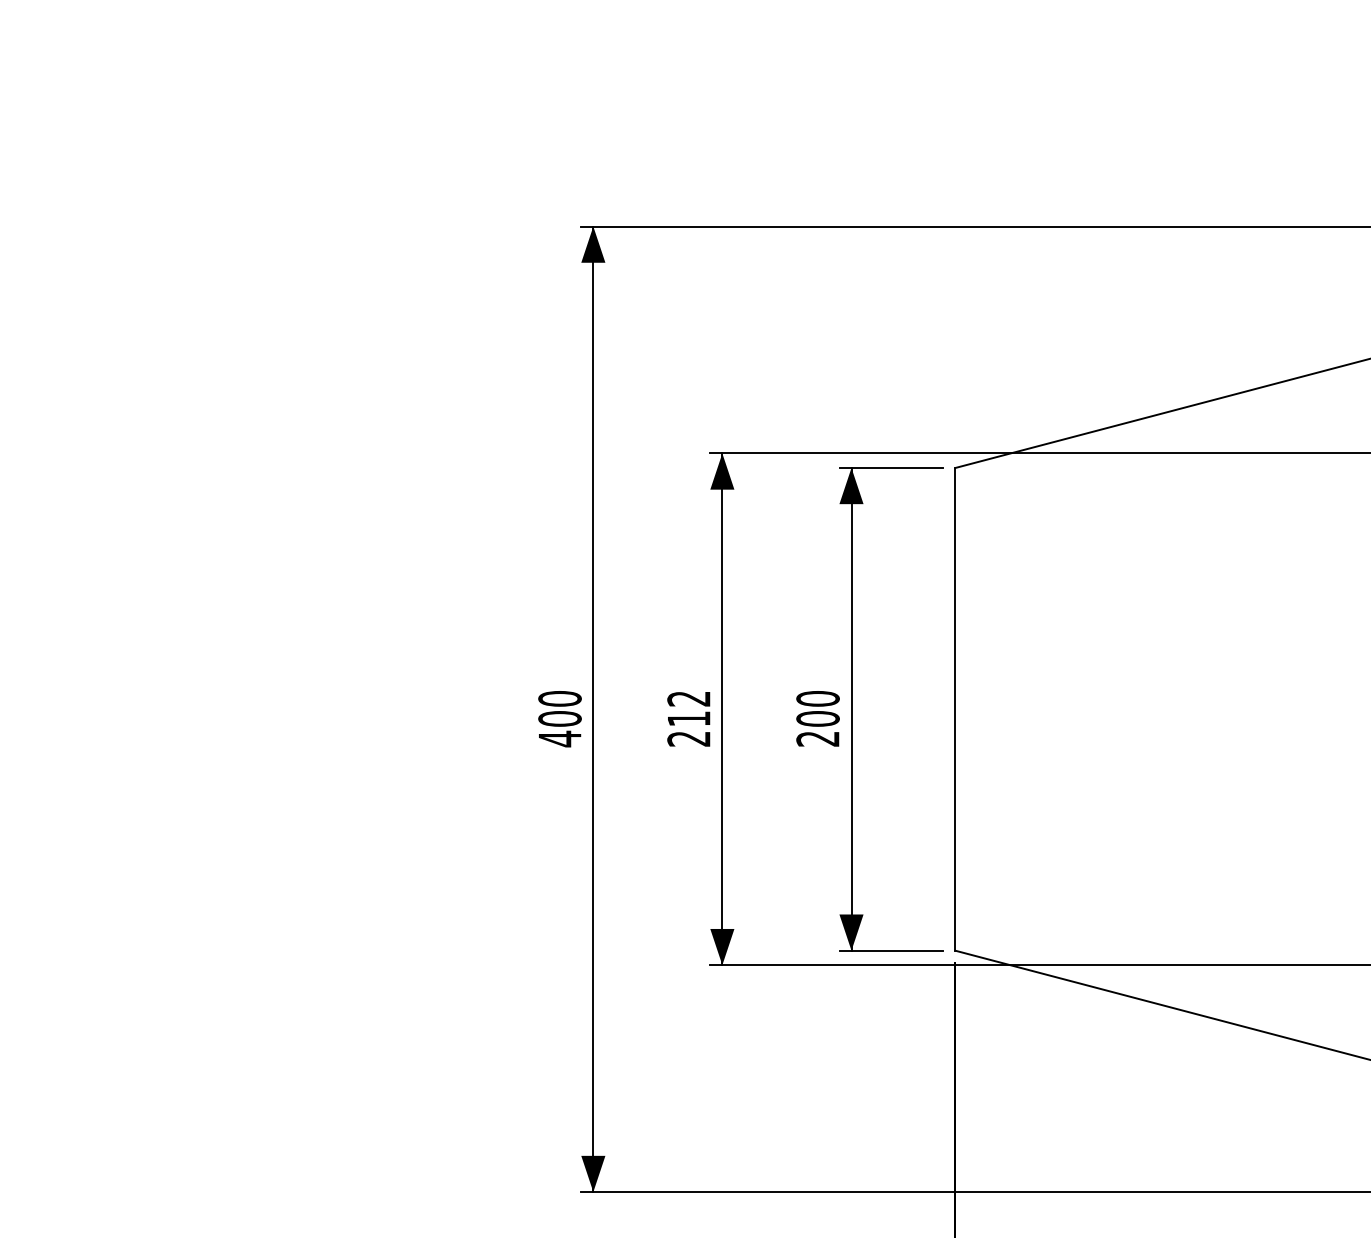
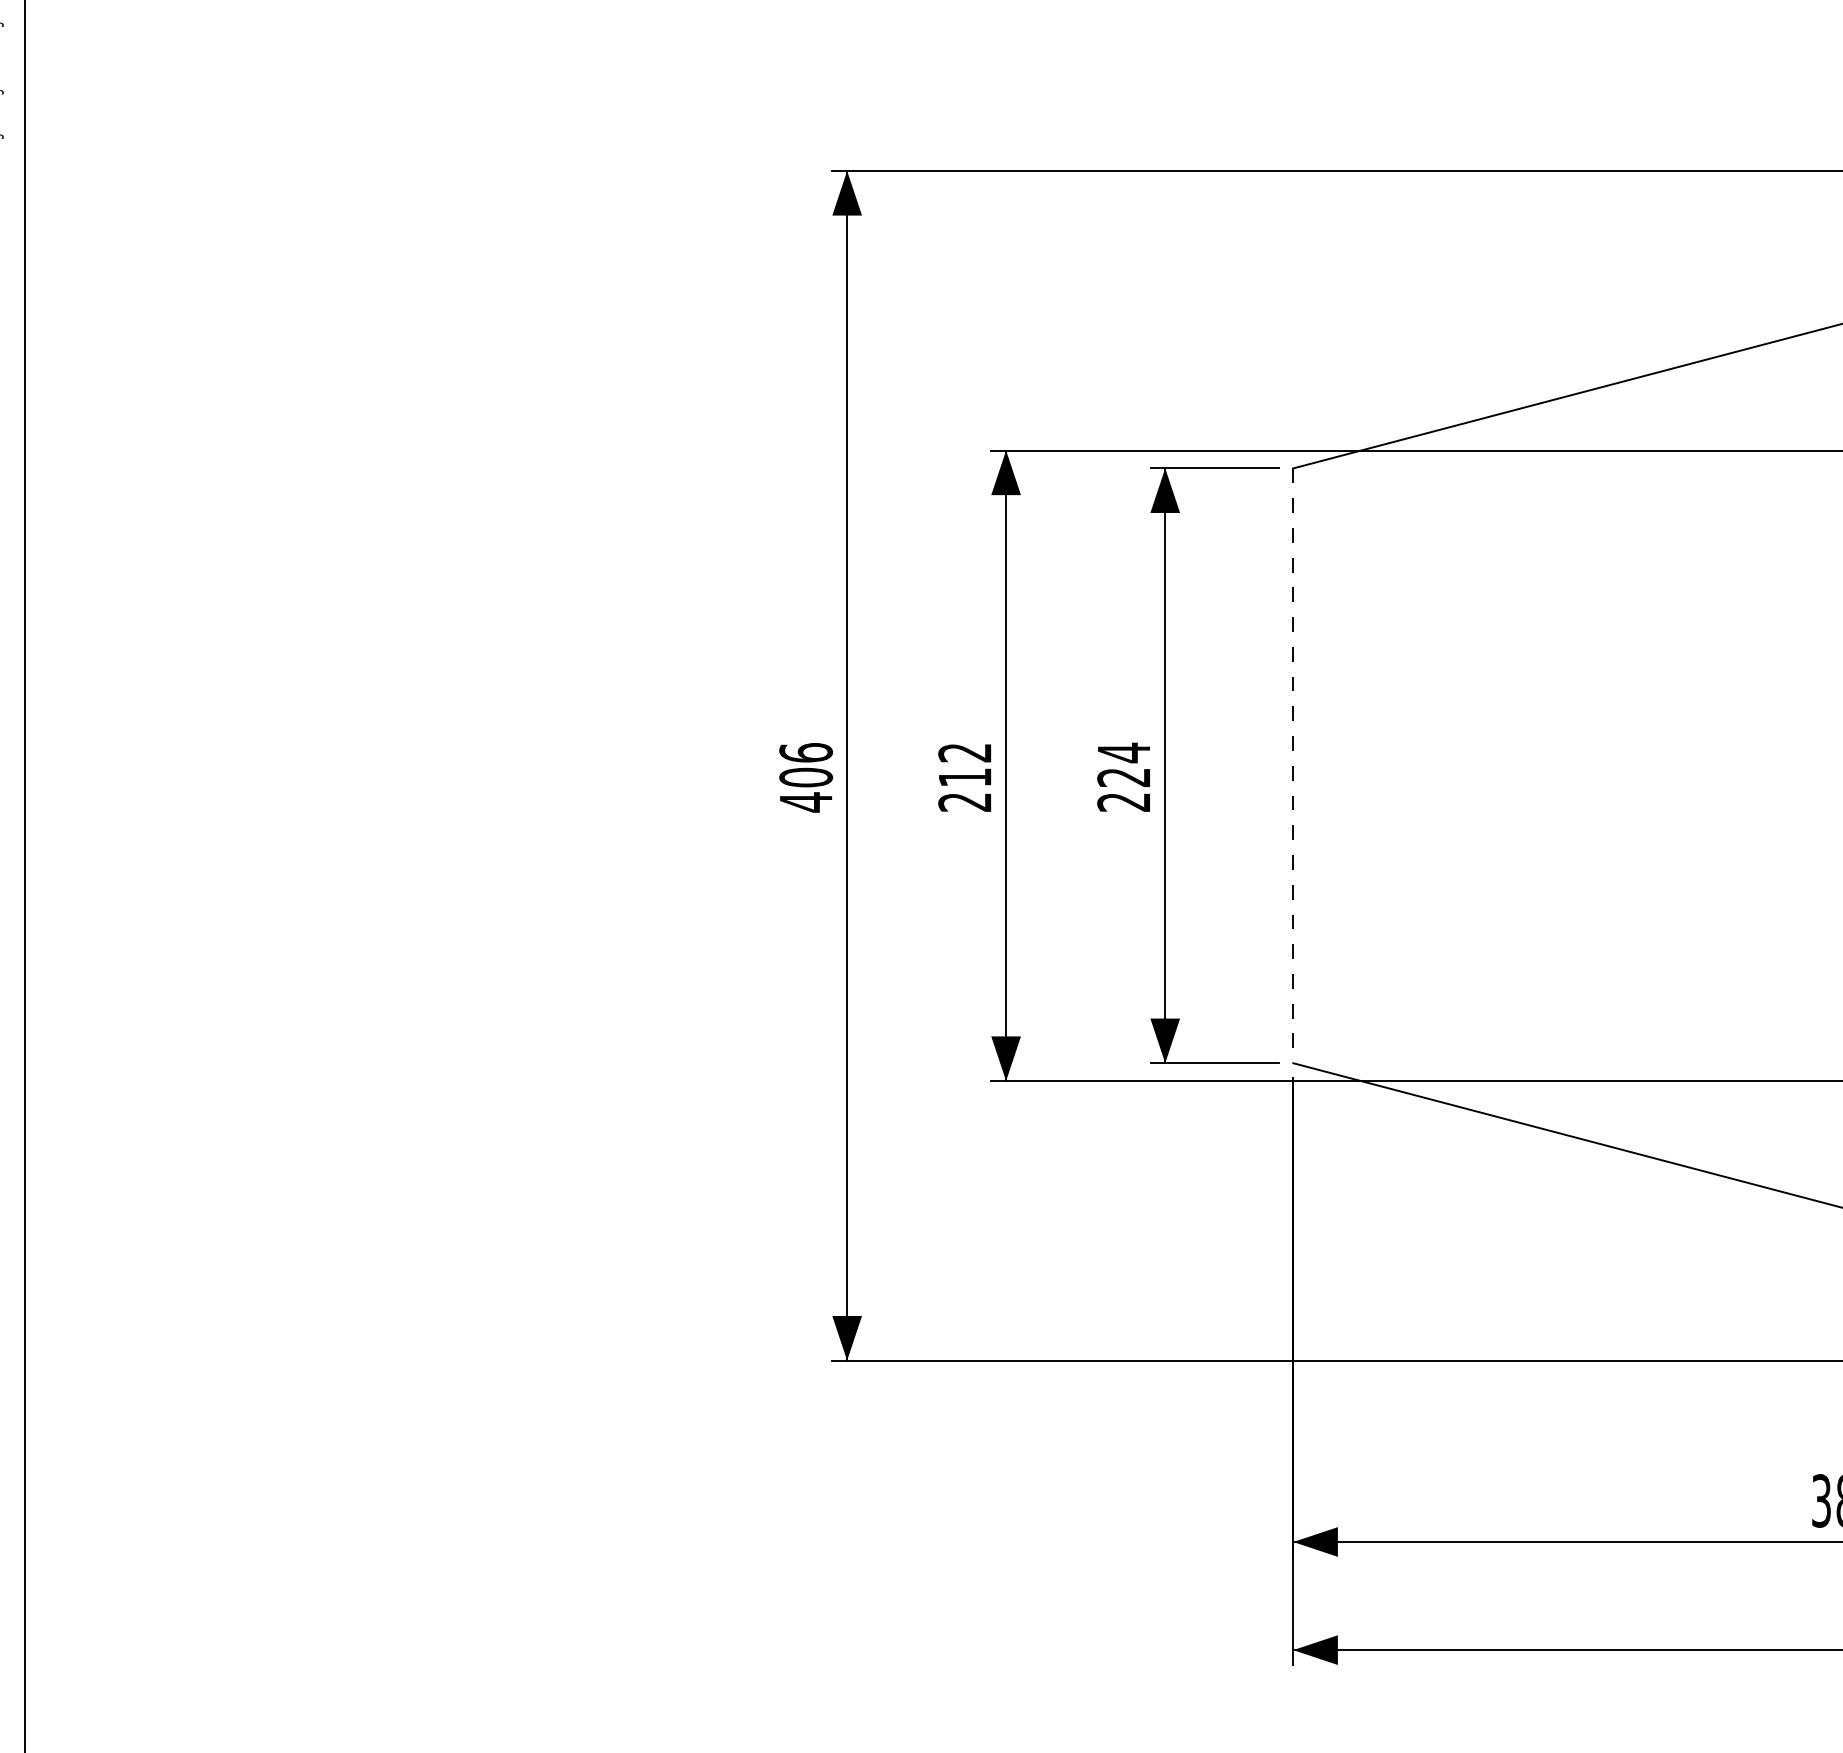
text: (559, 698) -> (805, 752), 400 -> 406
text: (817, 708) -> (1123, 764), 200 -> 224
line: (955, 709) -> (1293, 766), solid -> dashed

